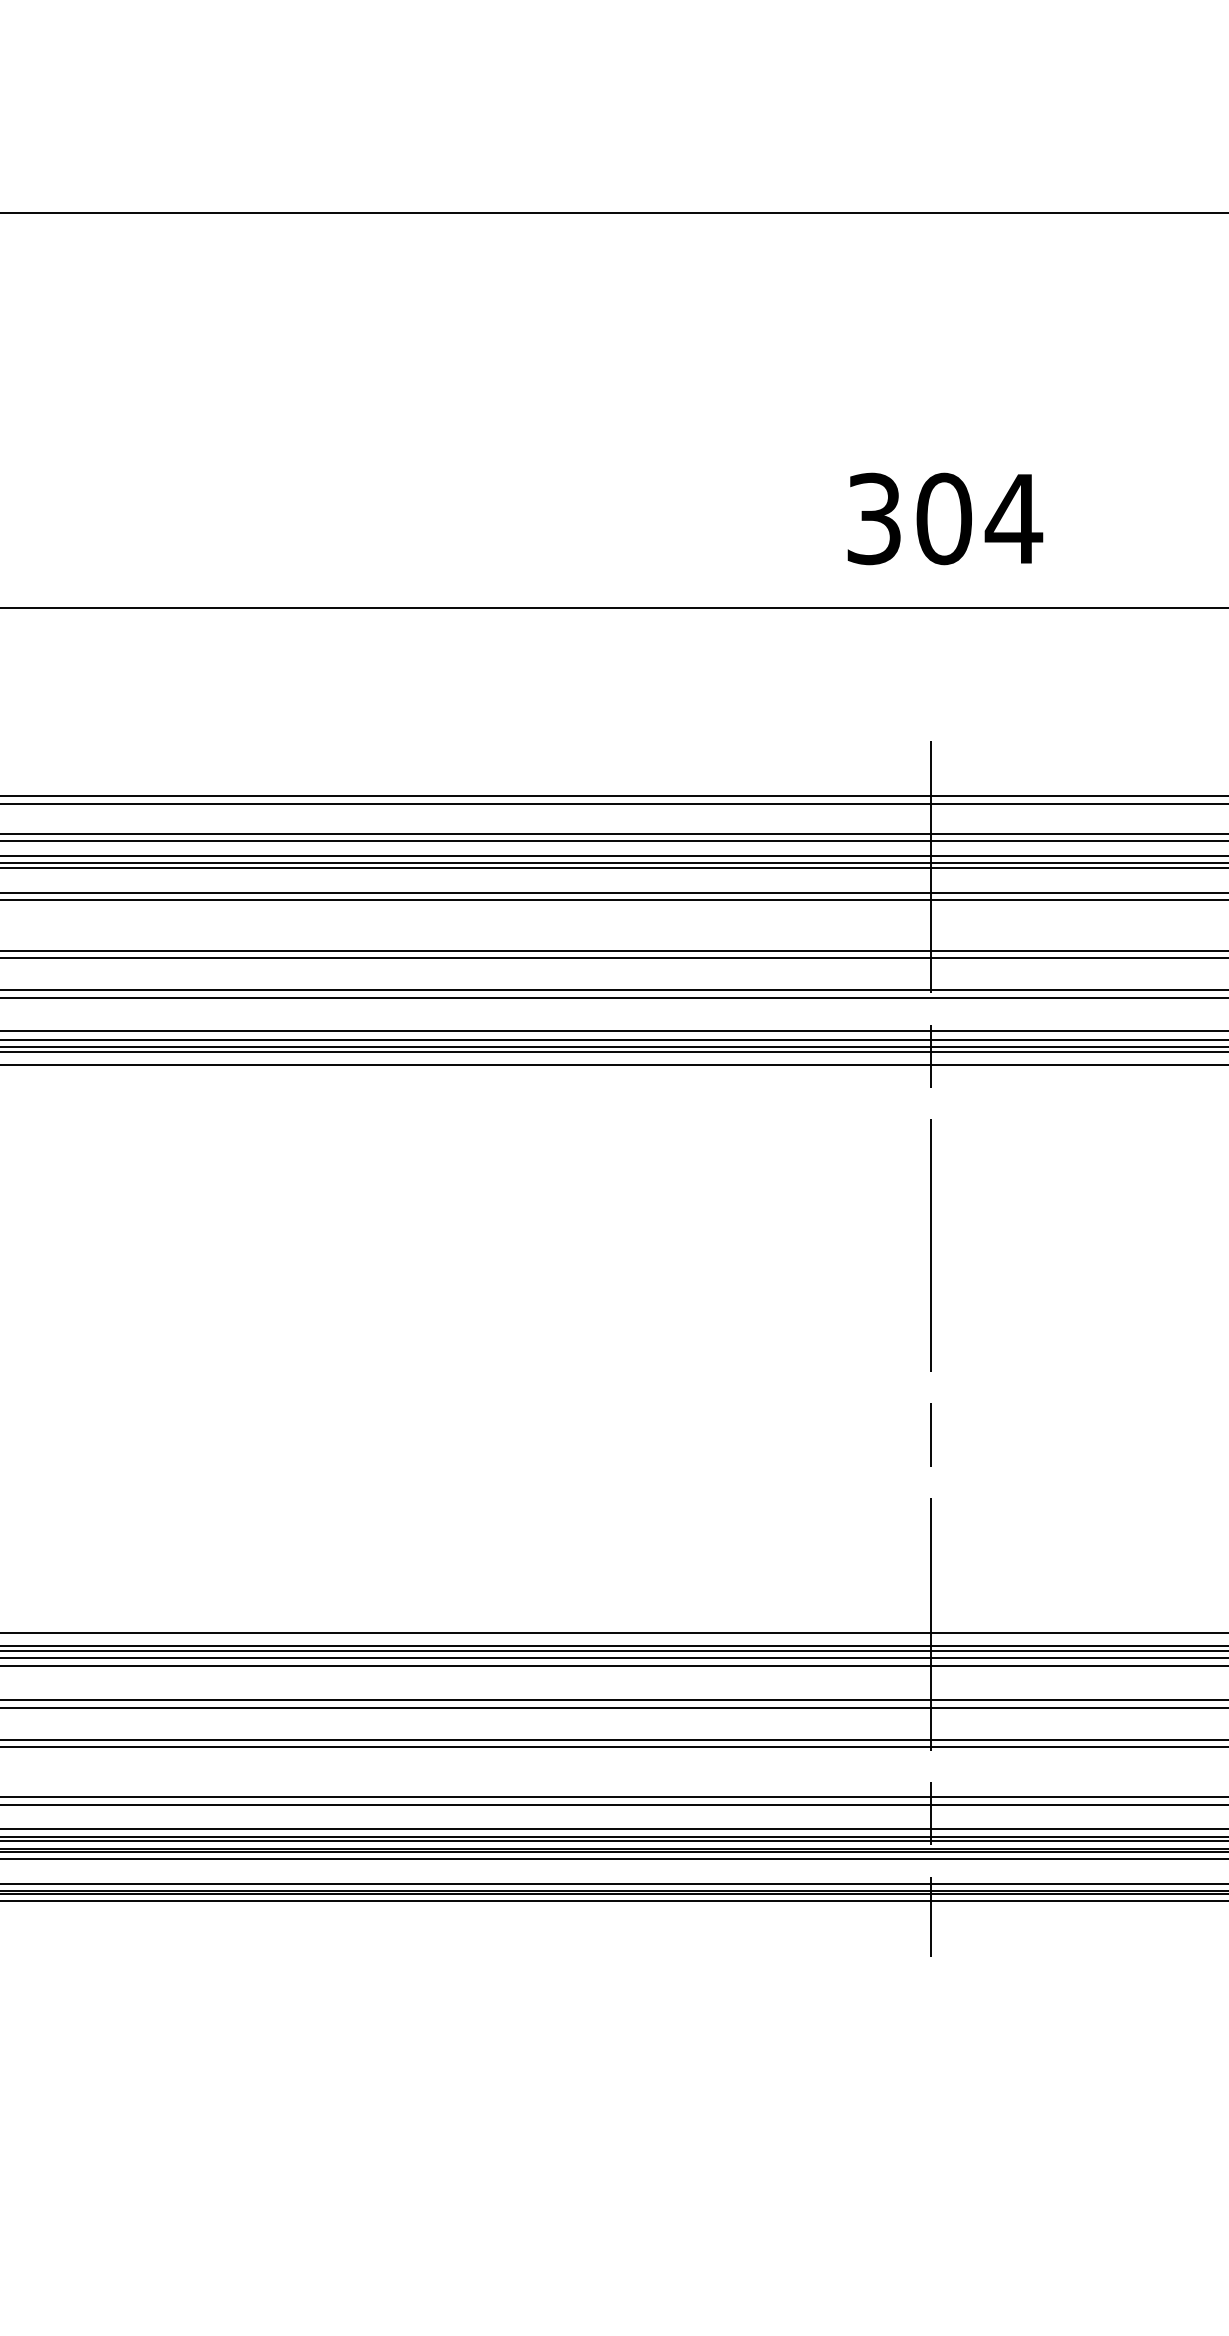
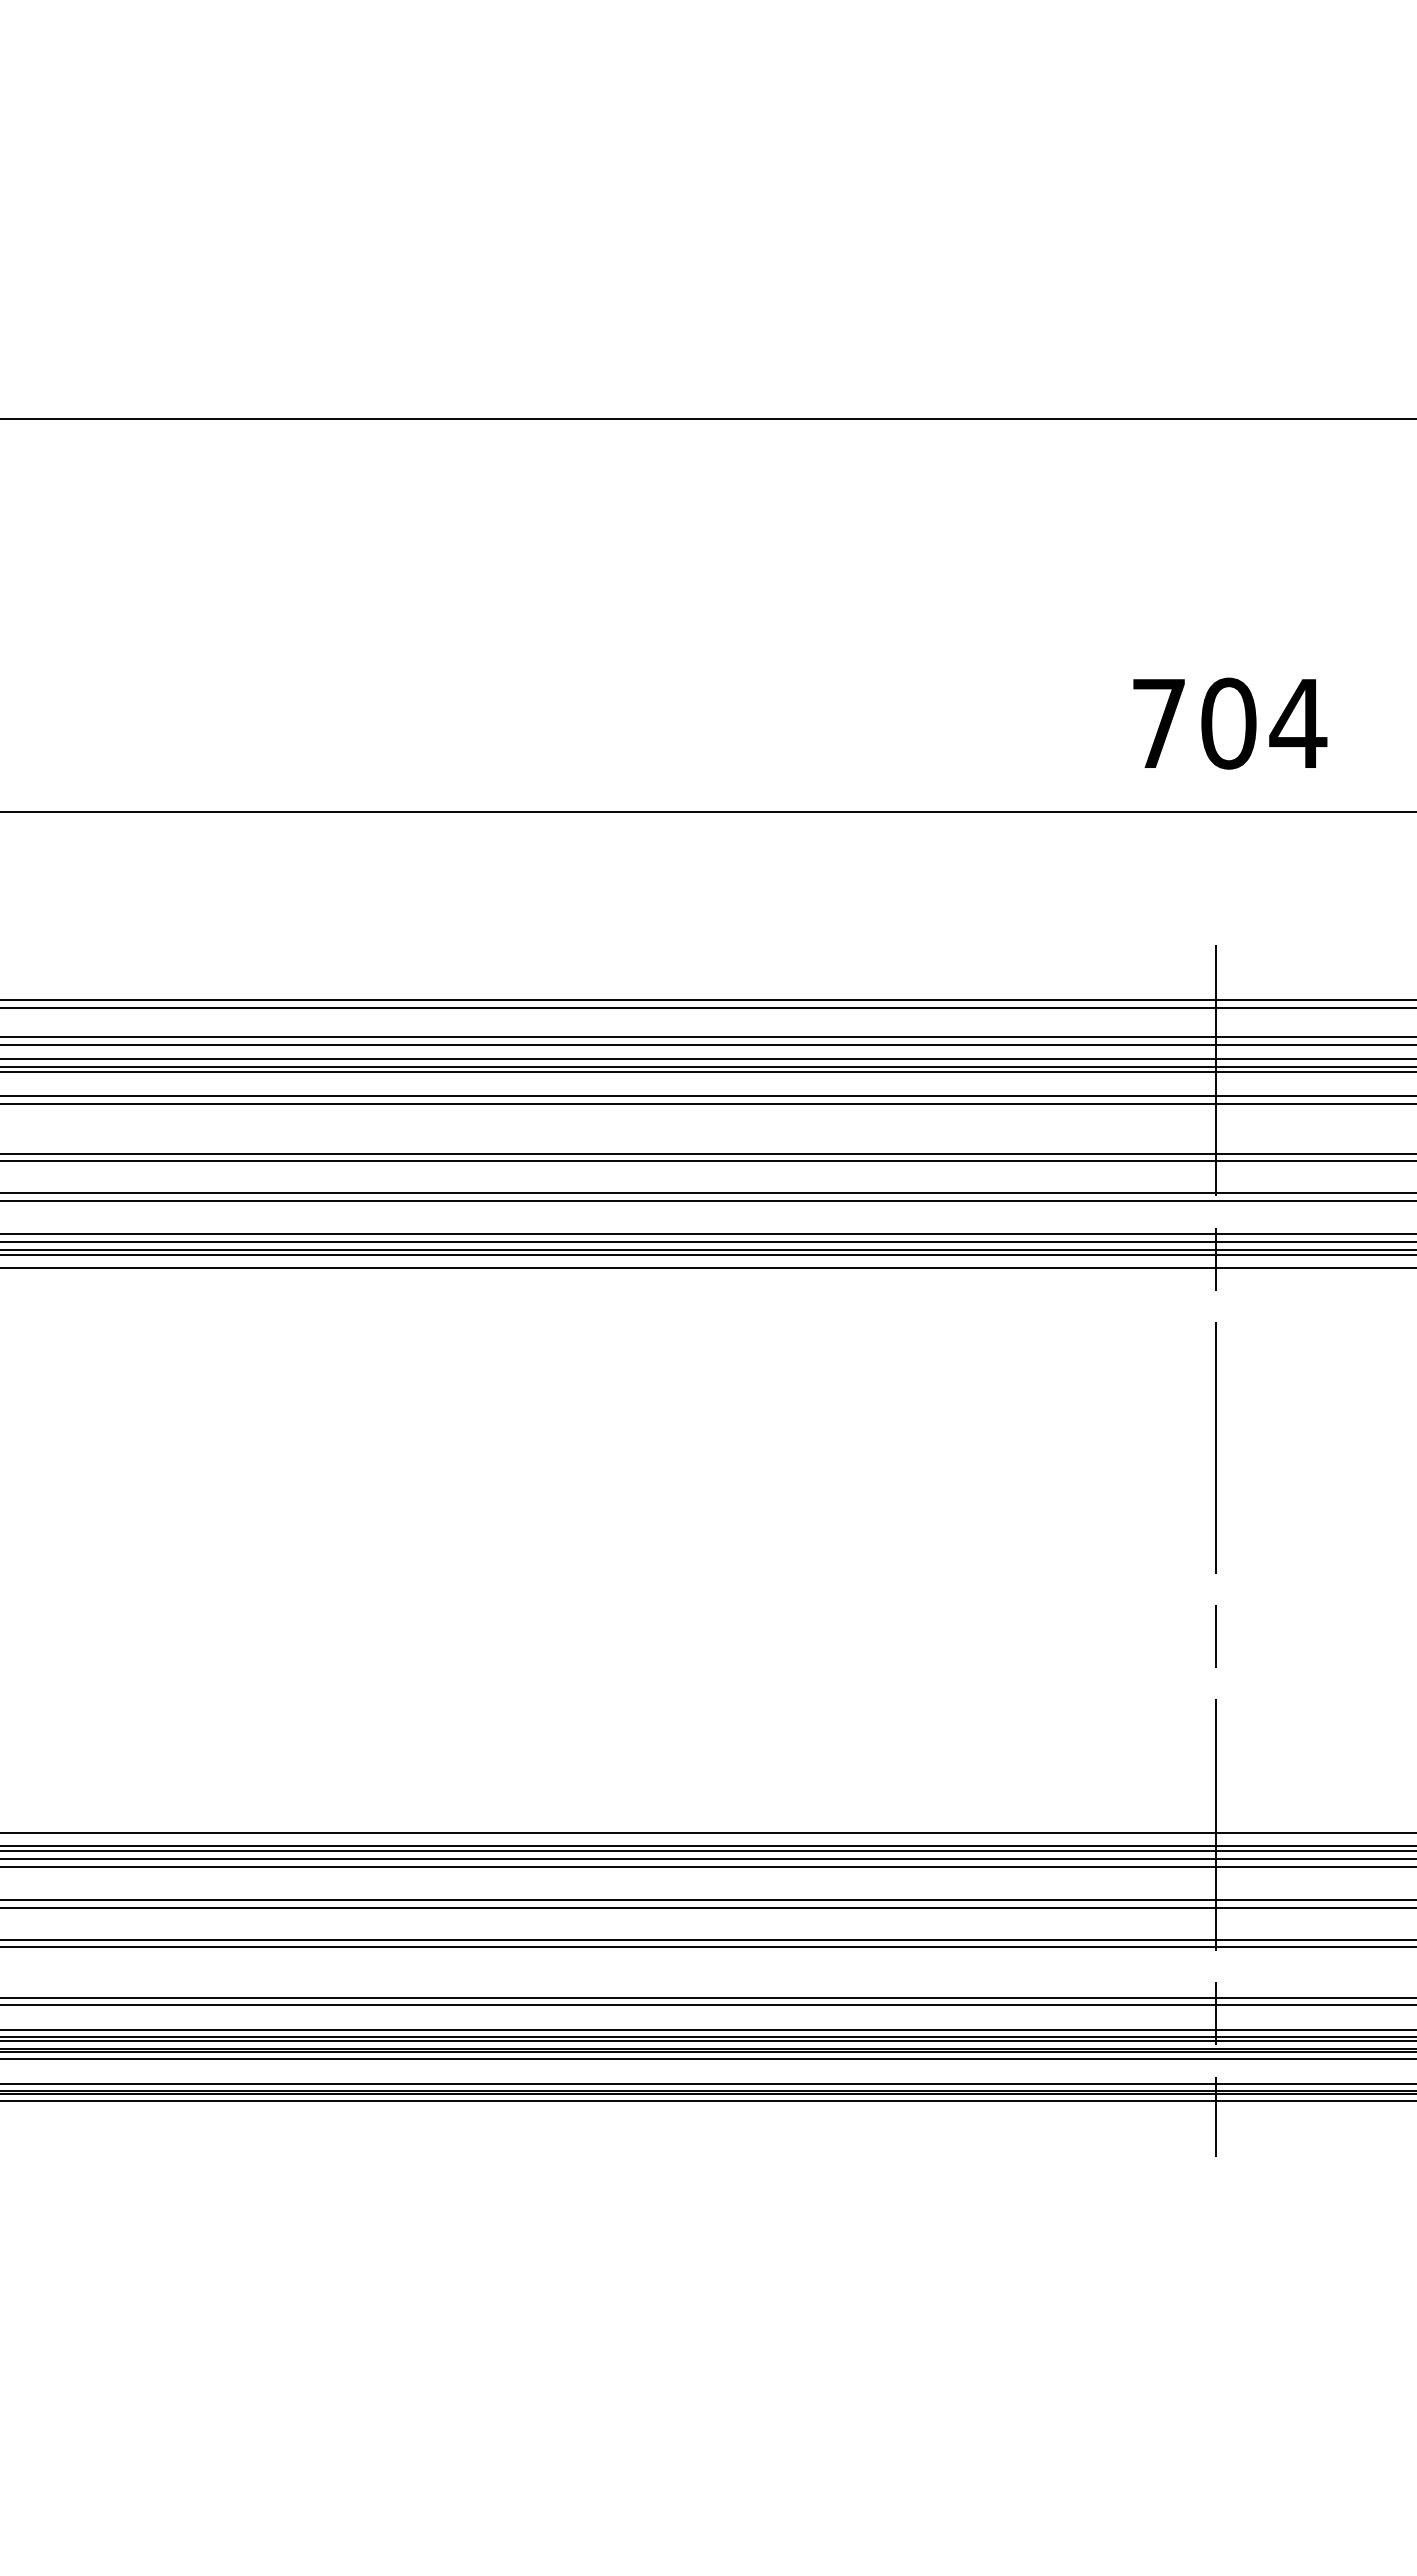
text: (873, 518) -> (1158, 723), 304 -> 704

